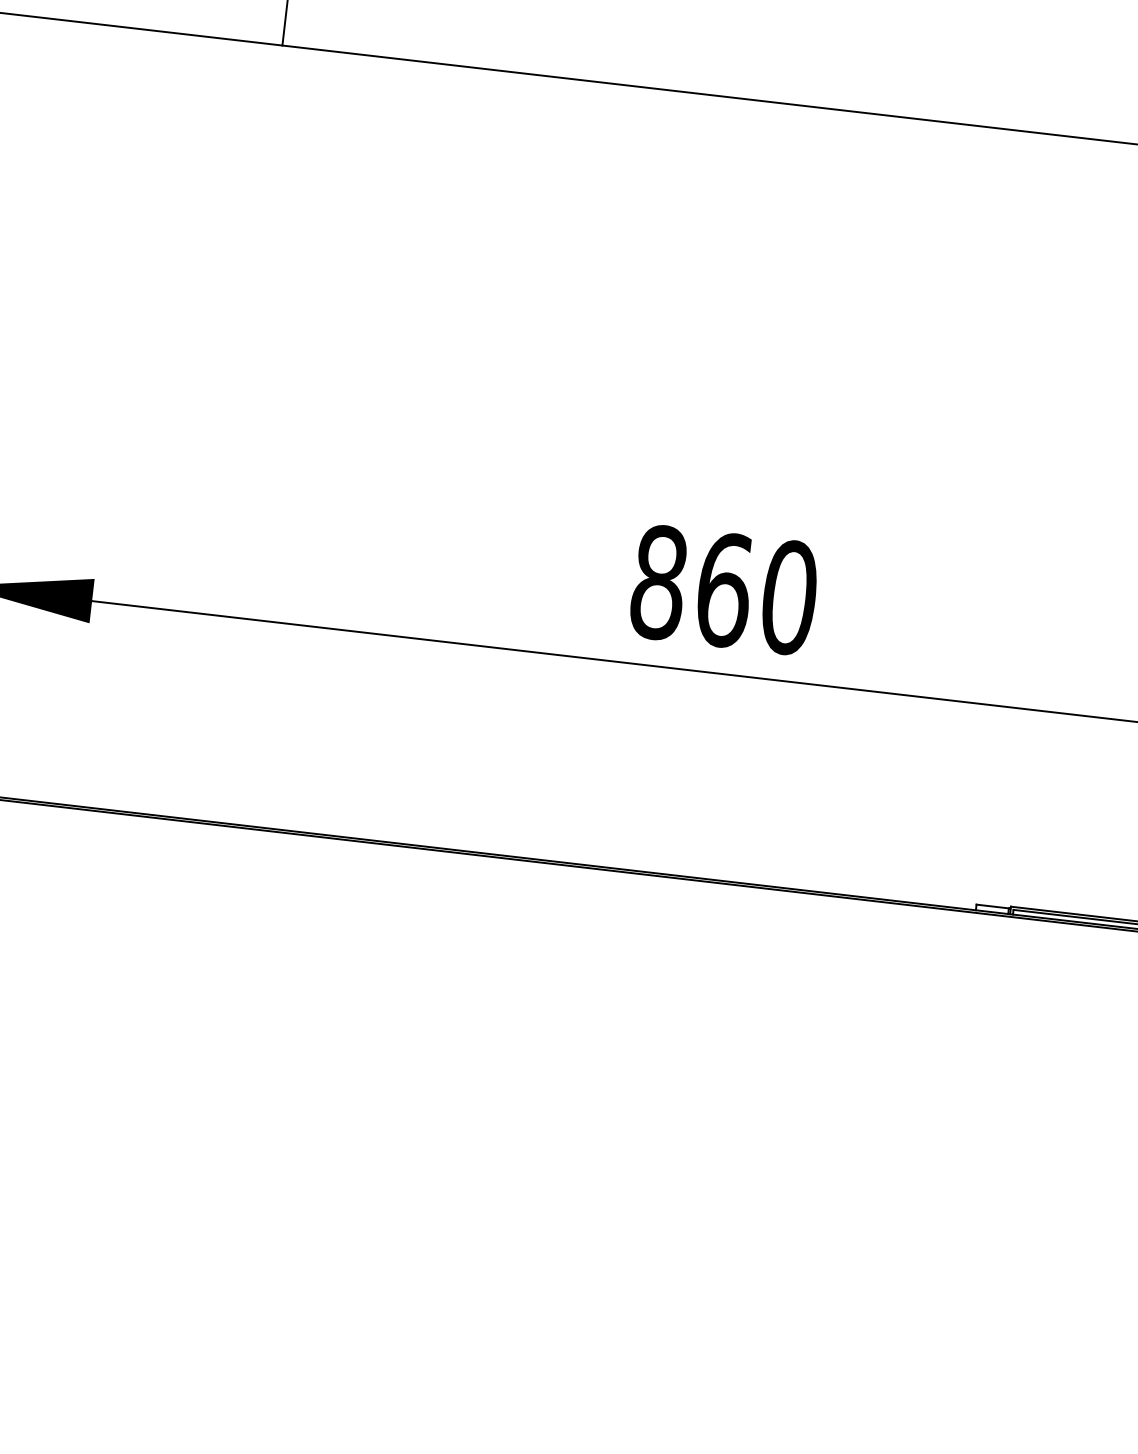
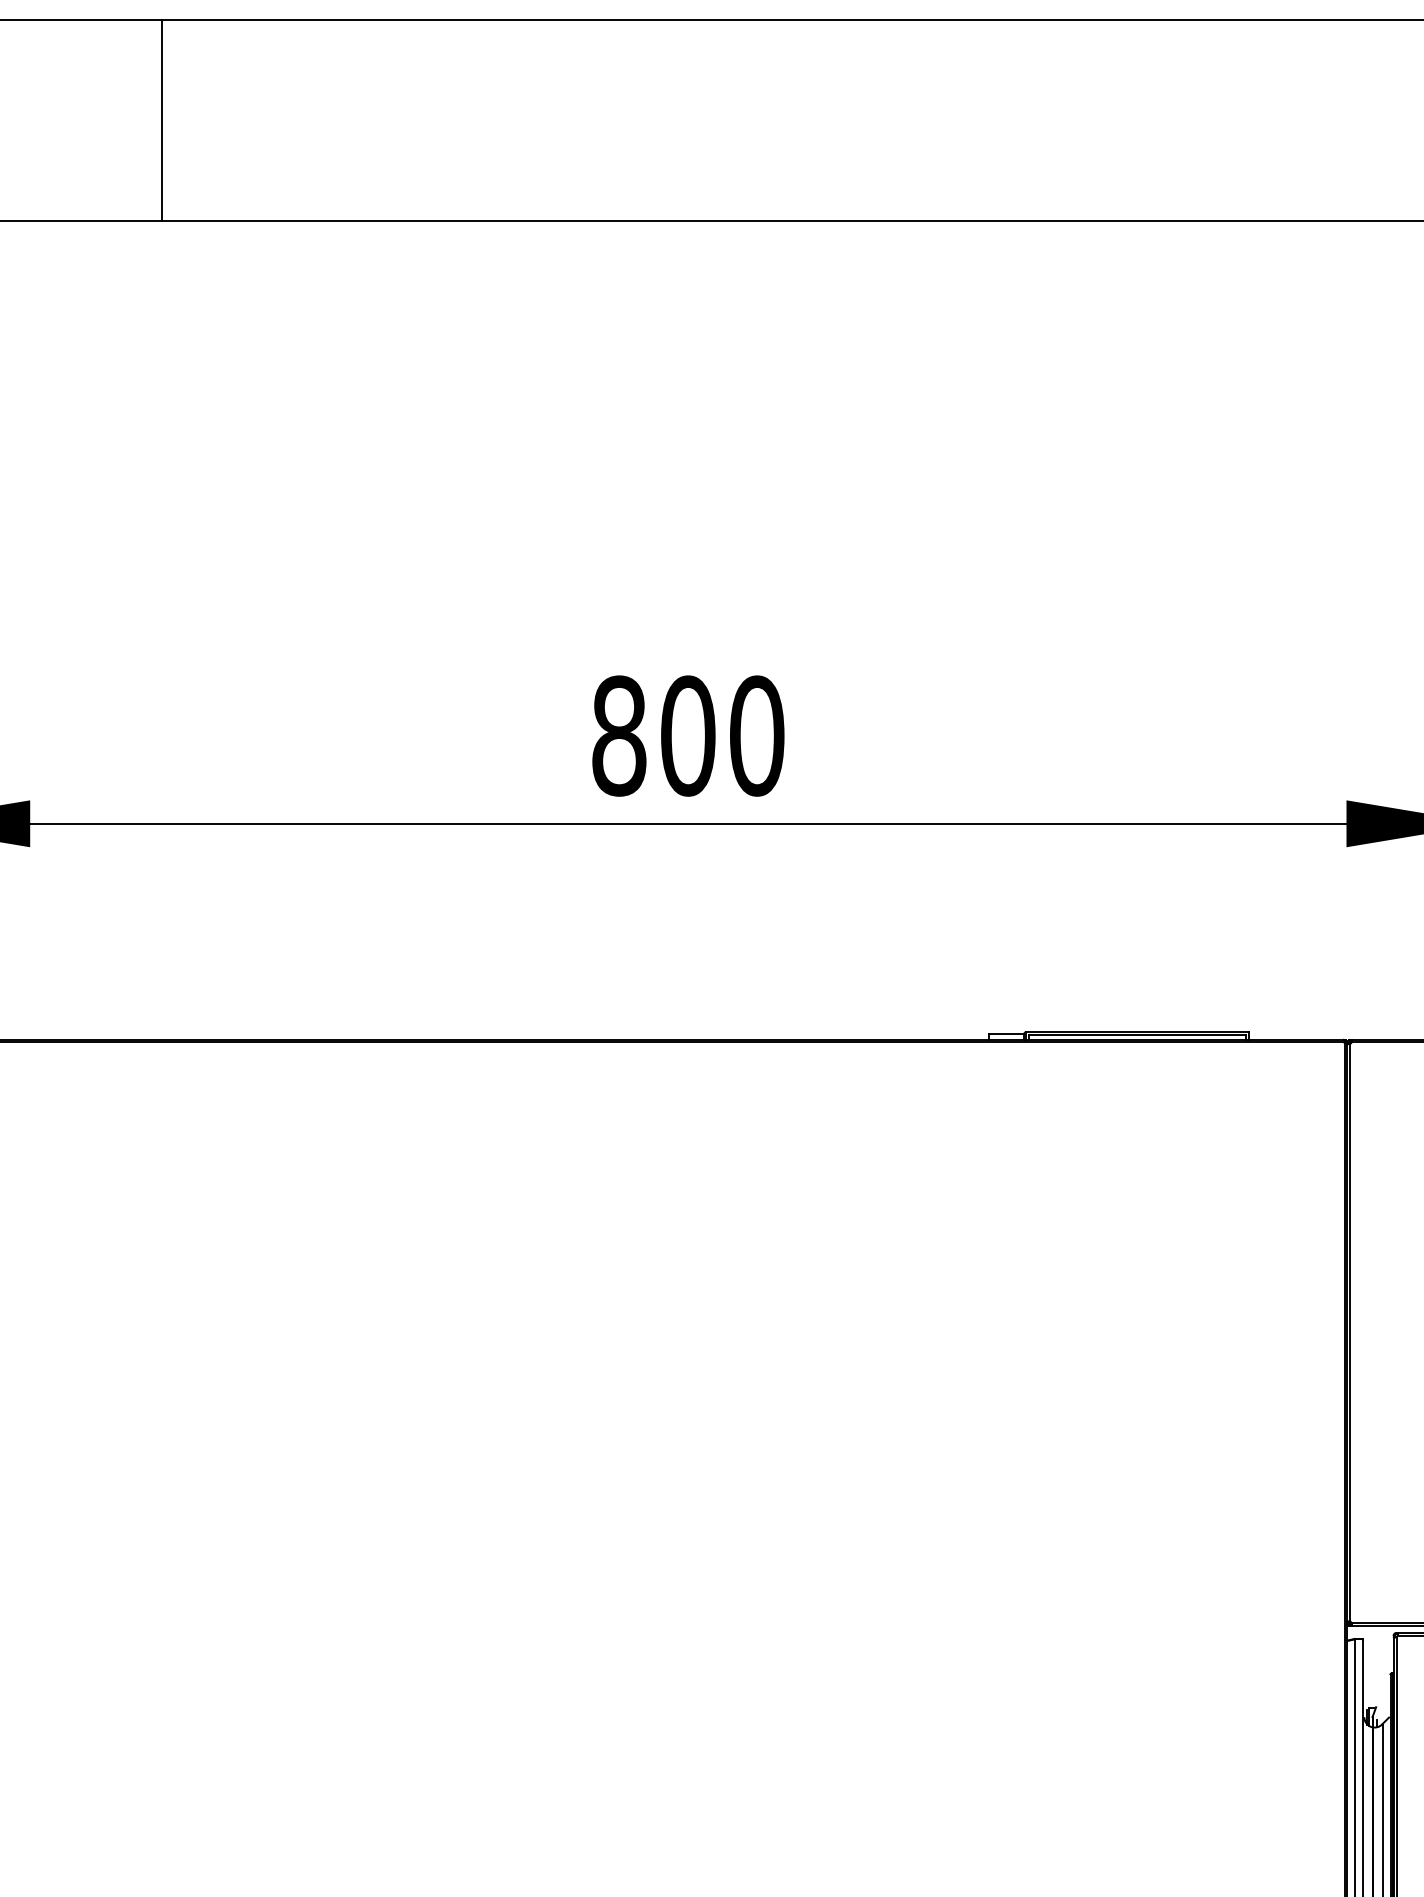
text: (724, 589) -> (688, 735), 860 -> 800

